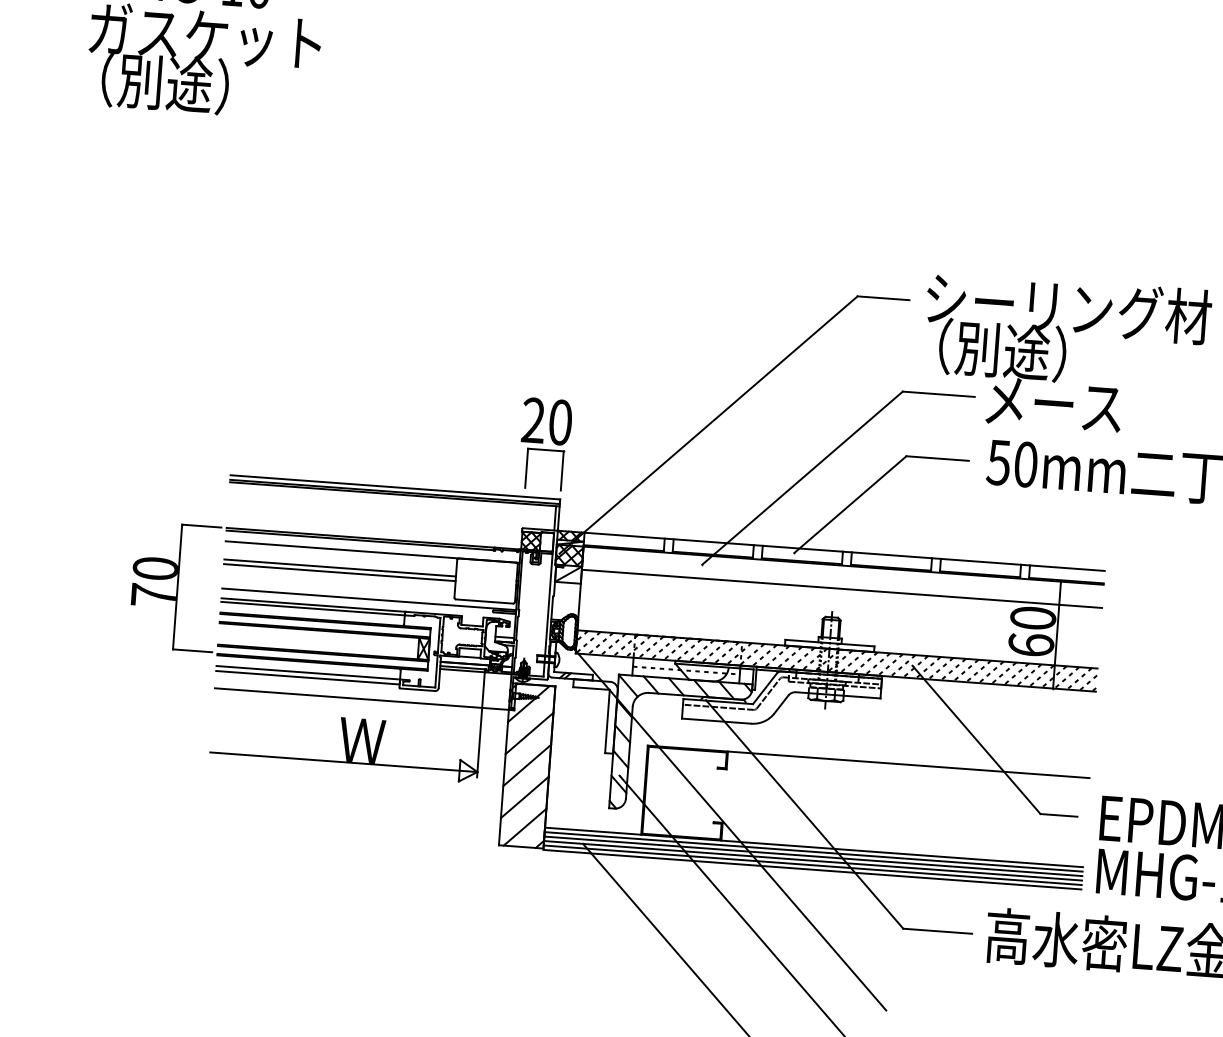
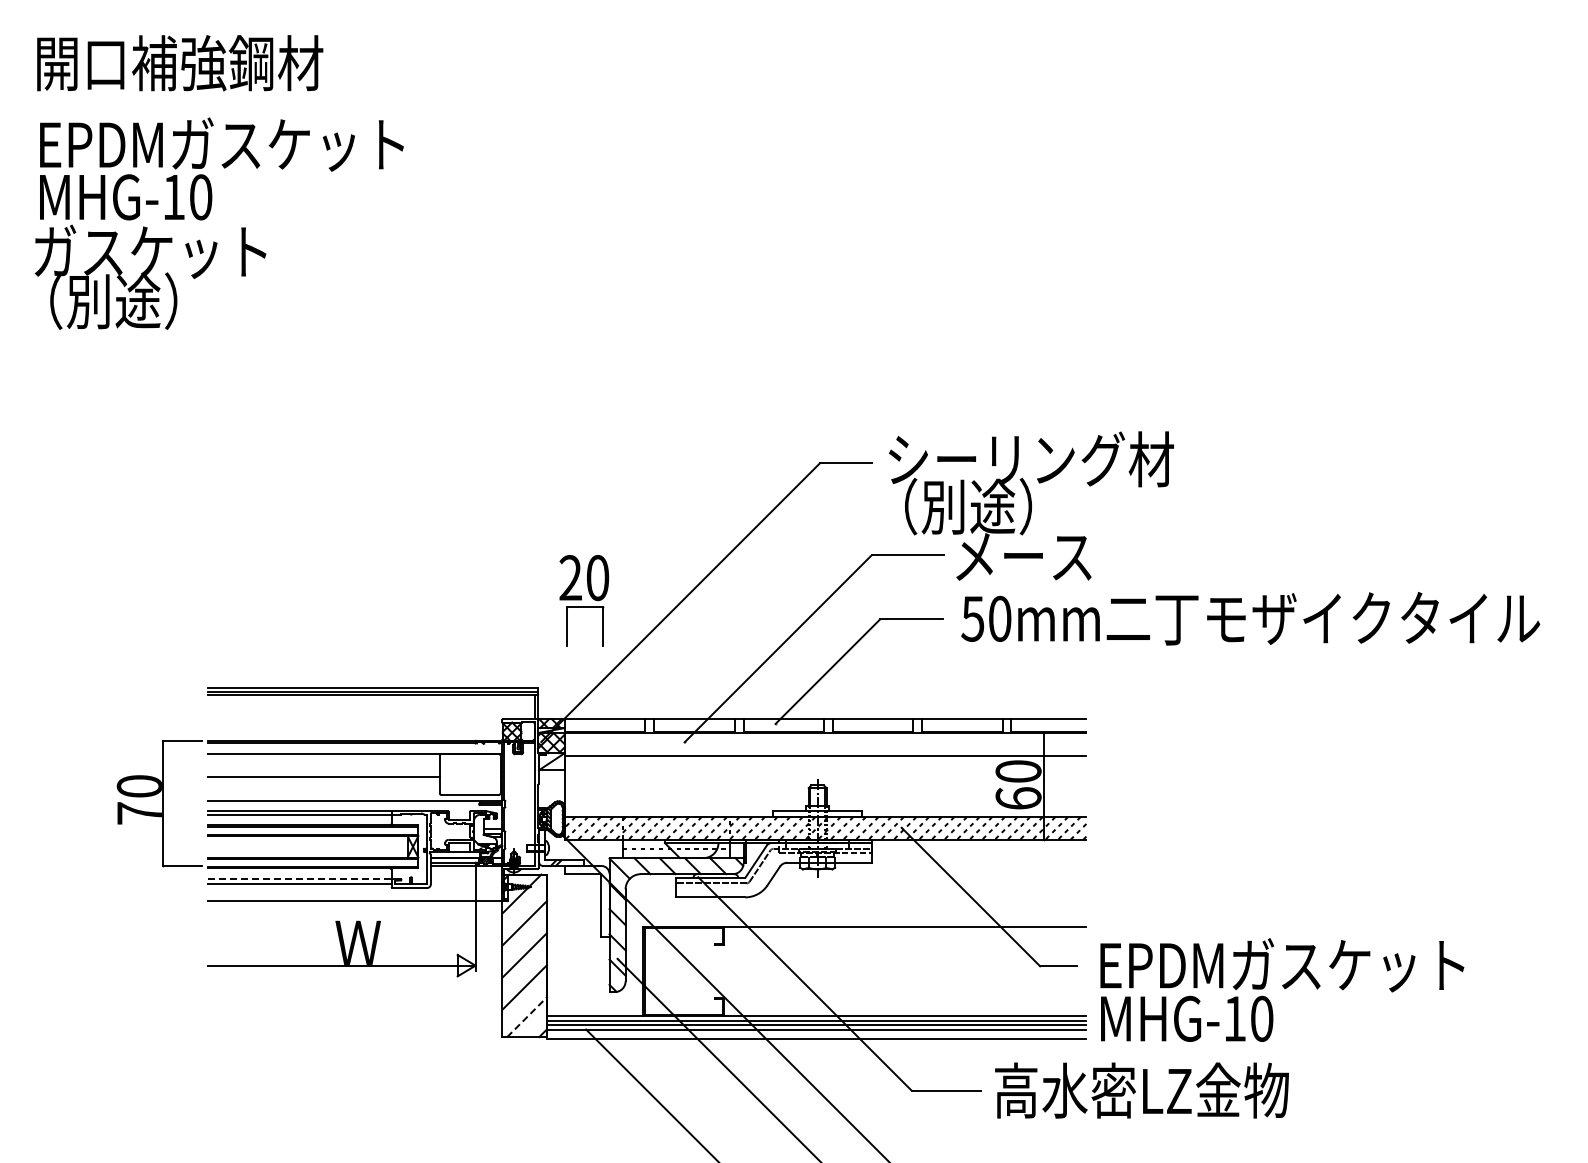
part: (545, 443) -> (584, 600), moved
line: (339, 568) -> (323, 772), removed
line: (308, 673) -> (299, 879), solid -> dashed
line: (525, 826) -> (527, 1016), solid -> dashed
line: (812, 865) -> (816, 1034), removed

